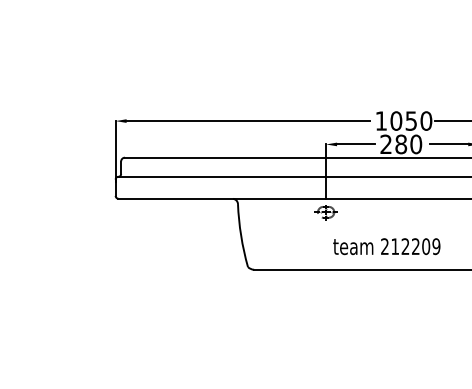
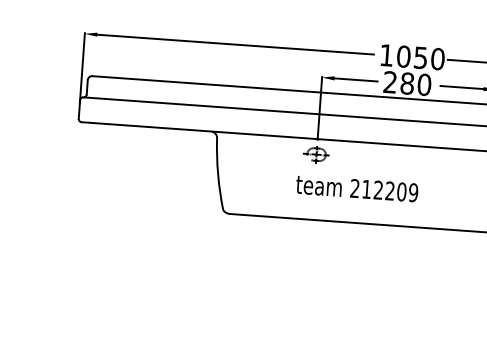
text: (386, 246) -> (356, 188), moved

